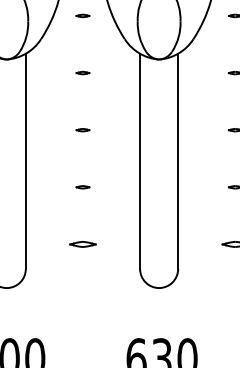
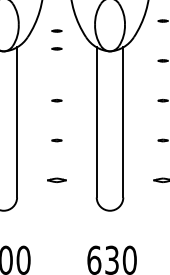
part: (82, 15) -> (56, 30), moved
part: (82, 72) -> (56, 48), moved

